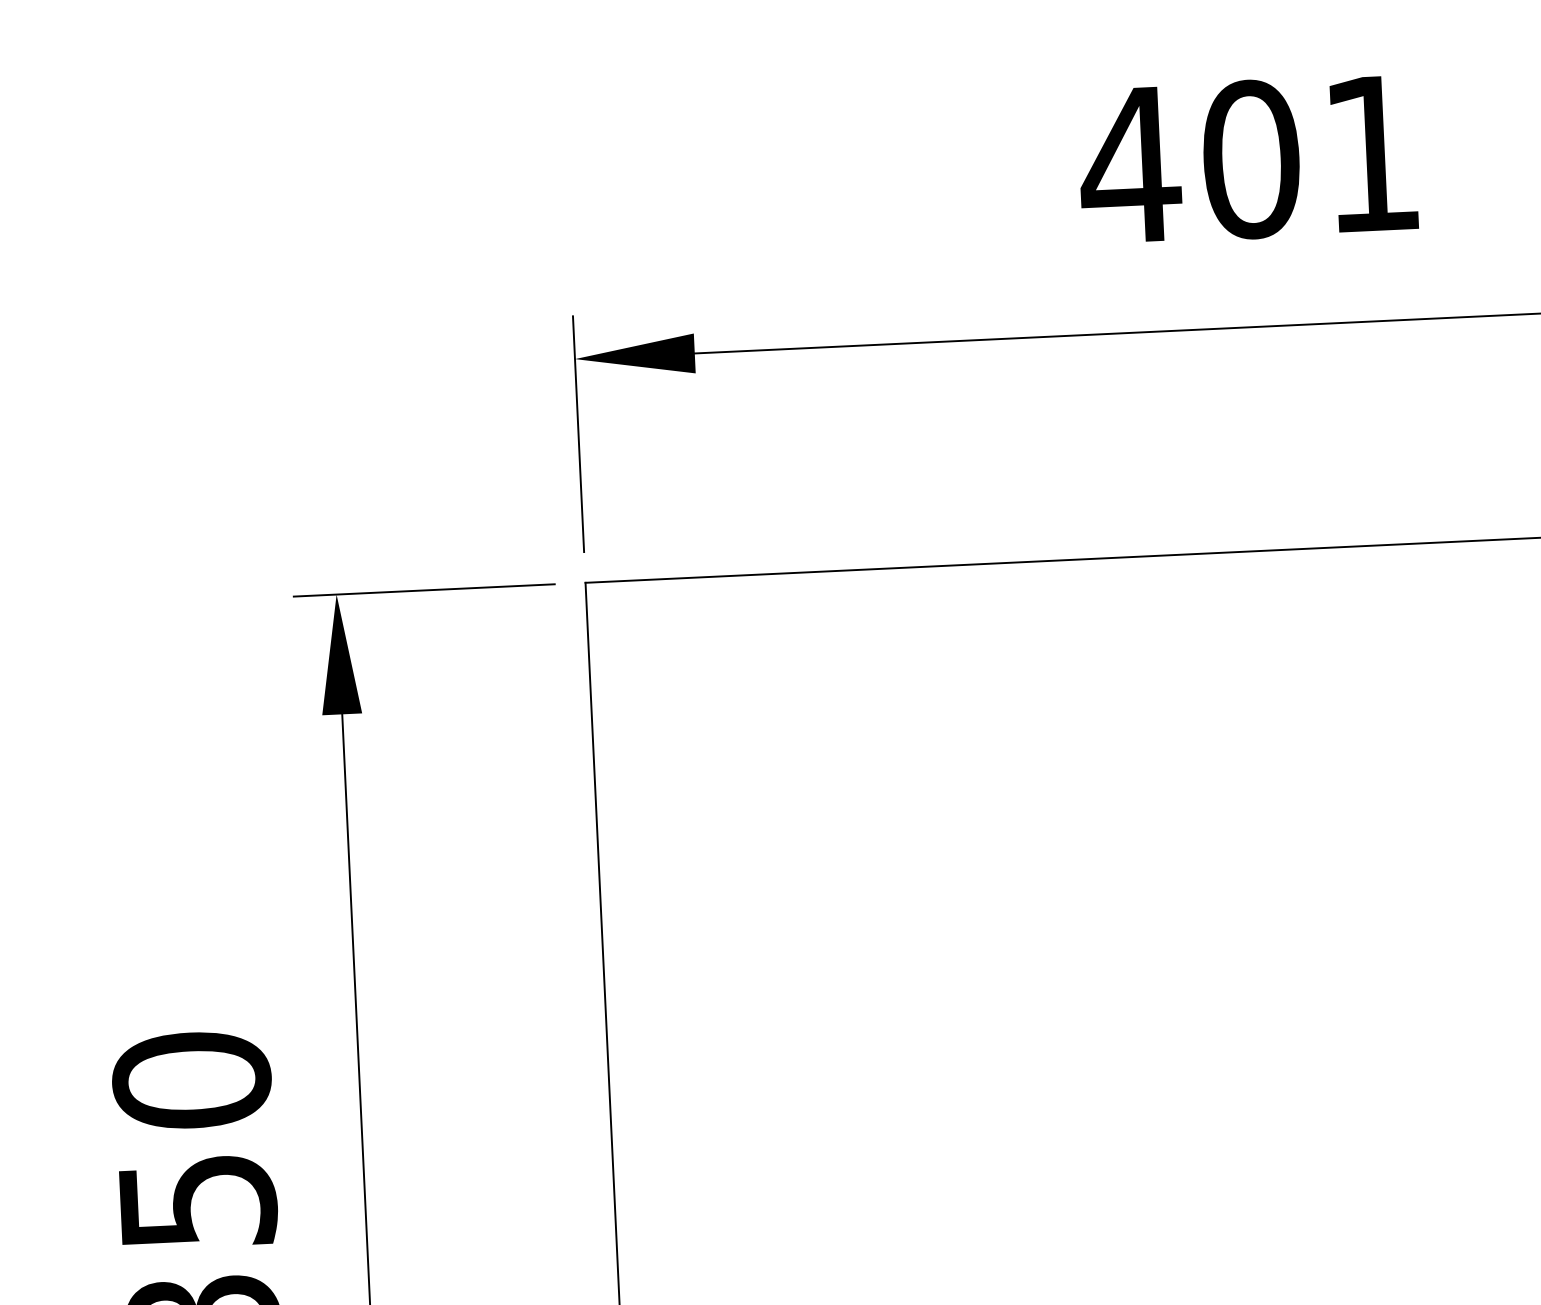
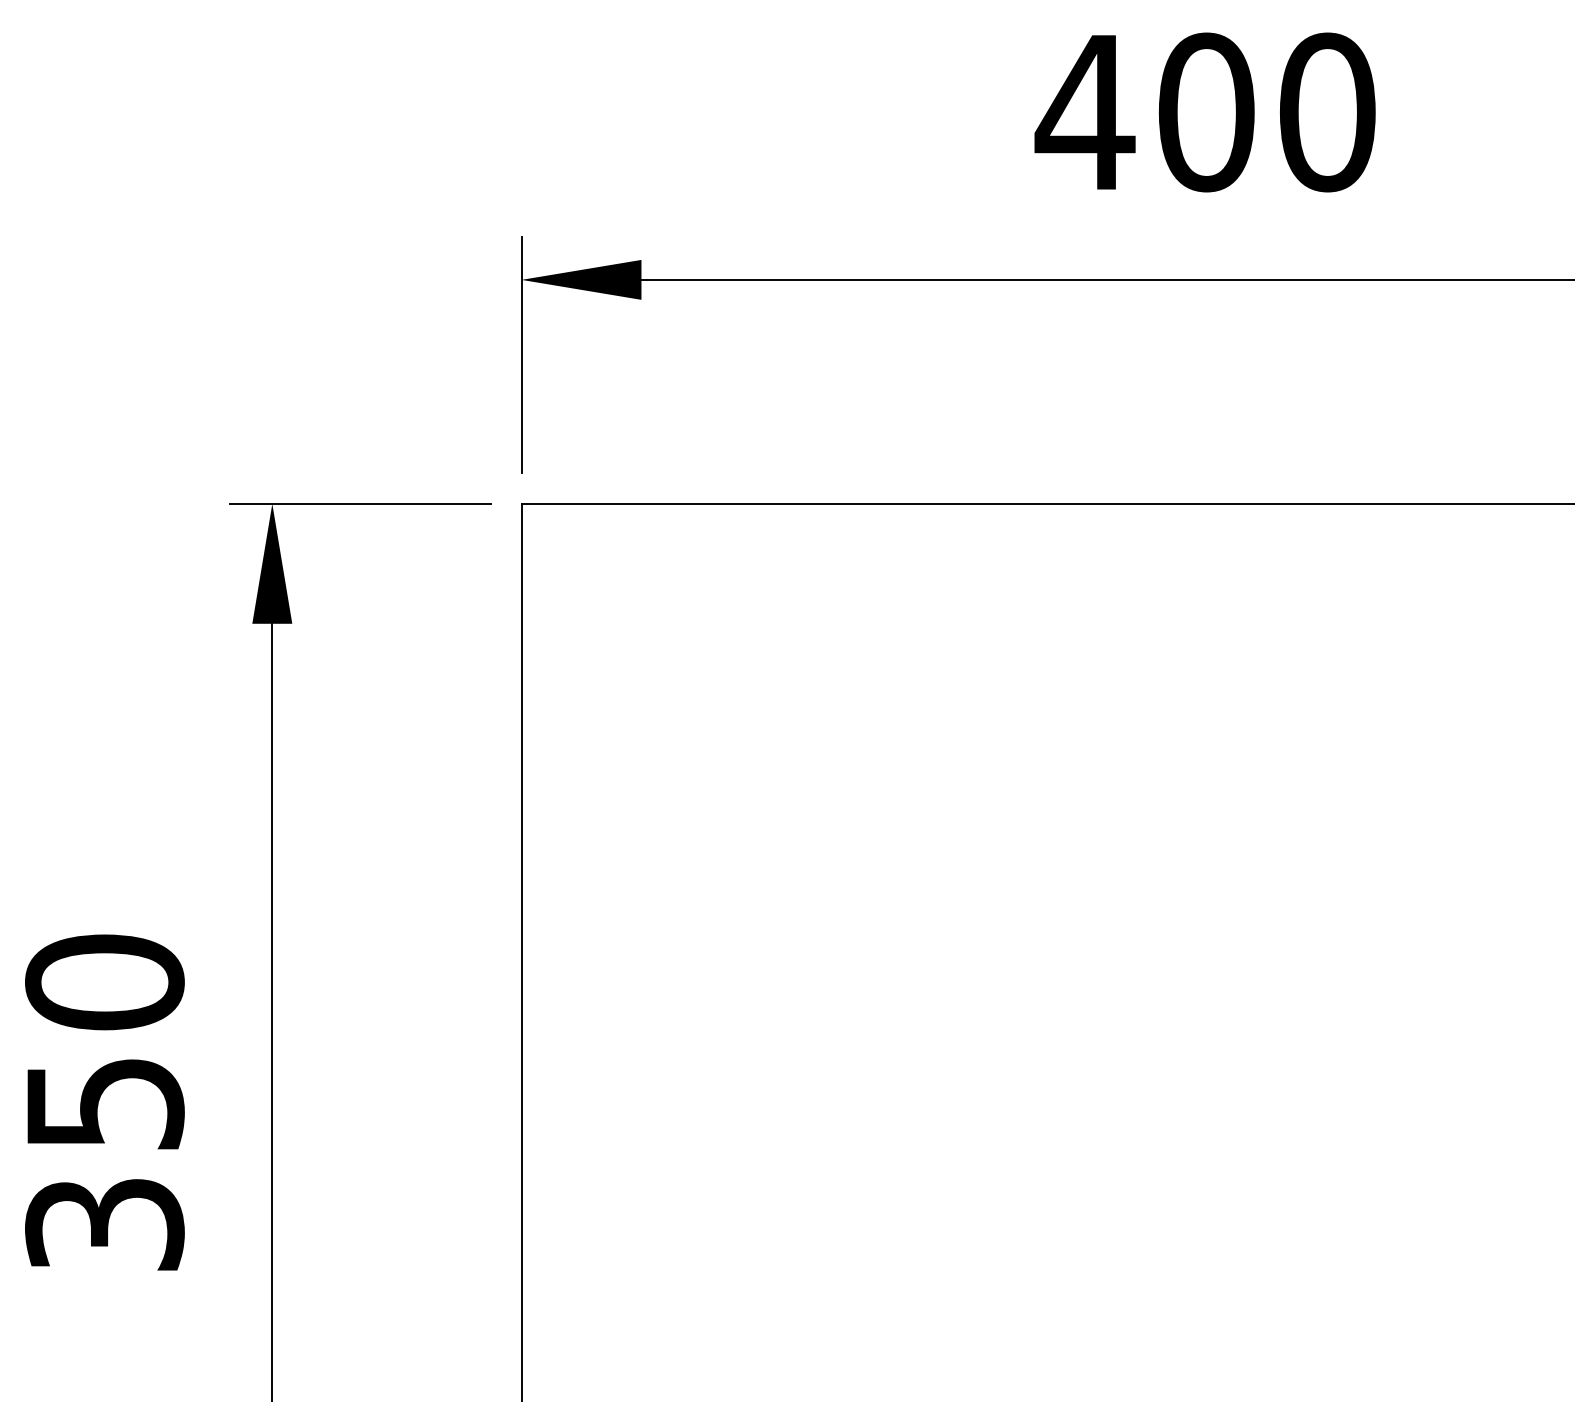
text: (1372, 153) -> (1327, 112), 401 -> 400

